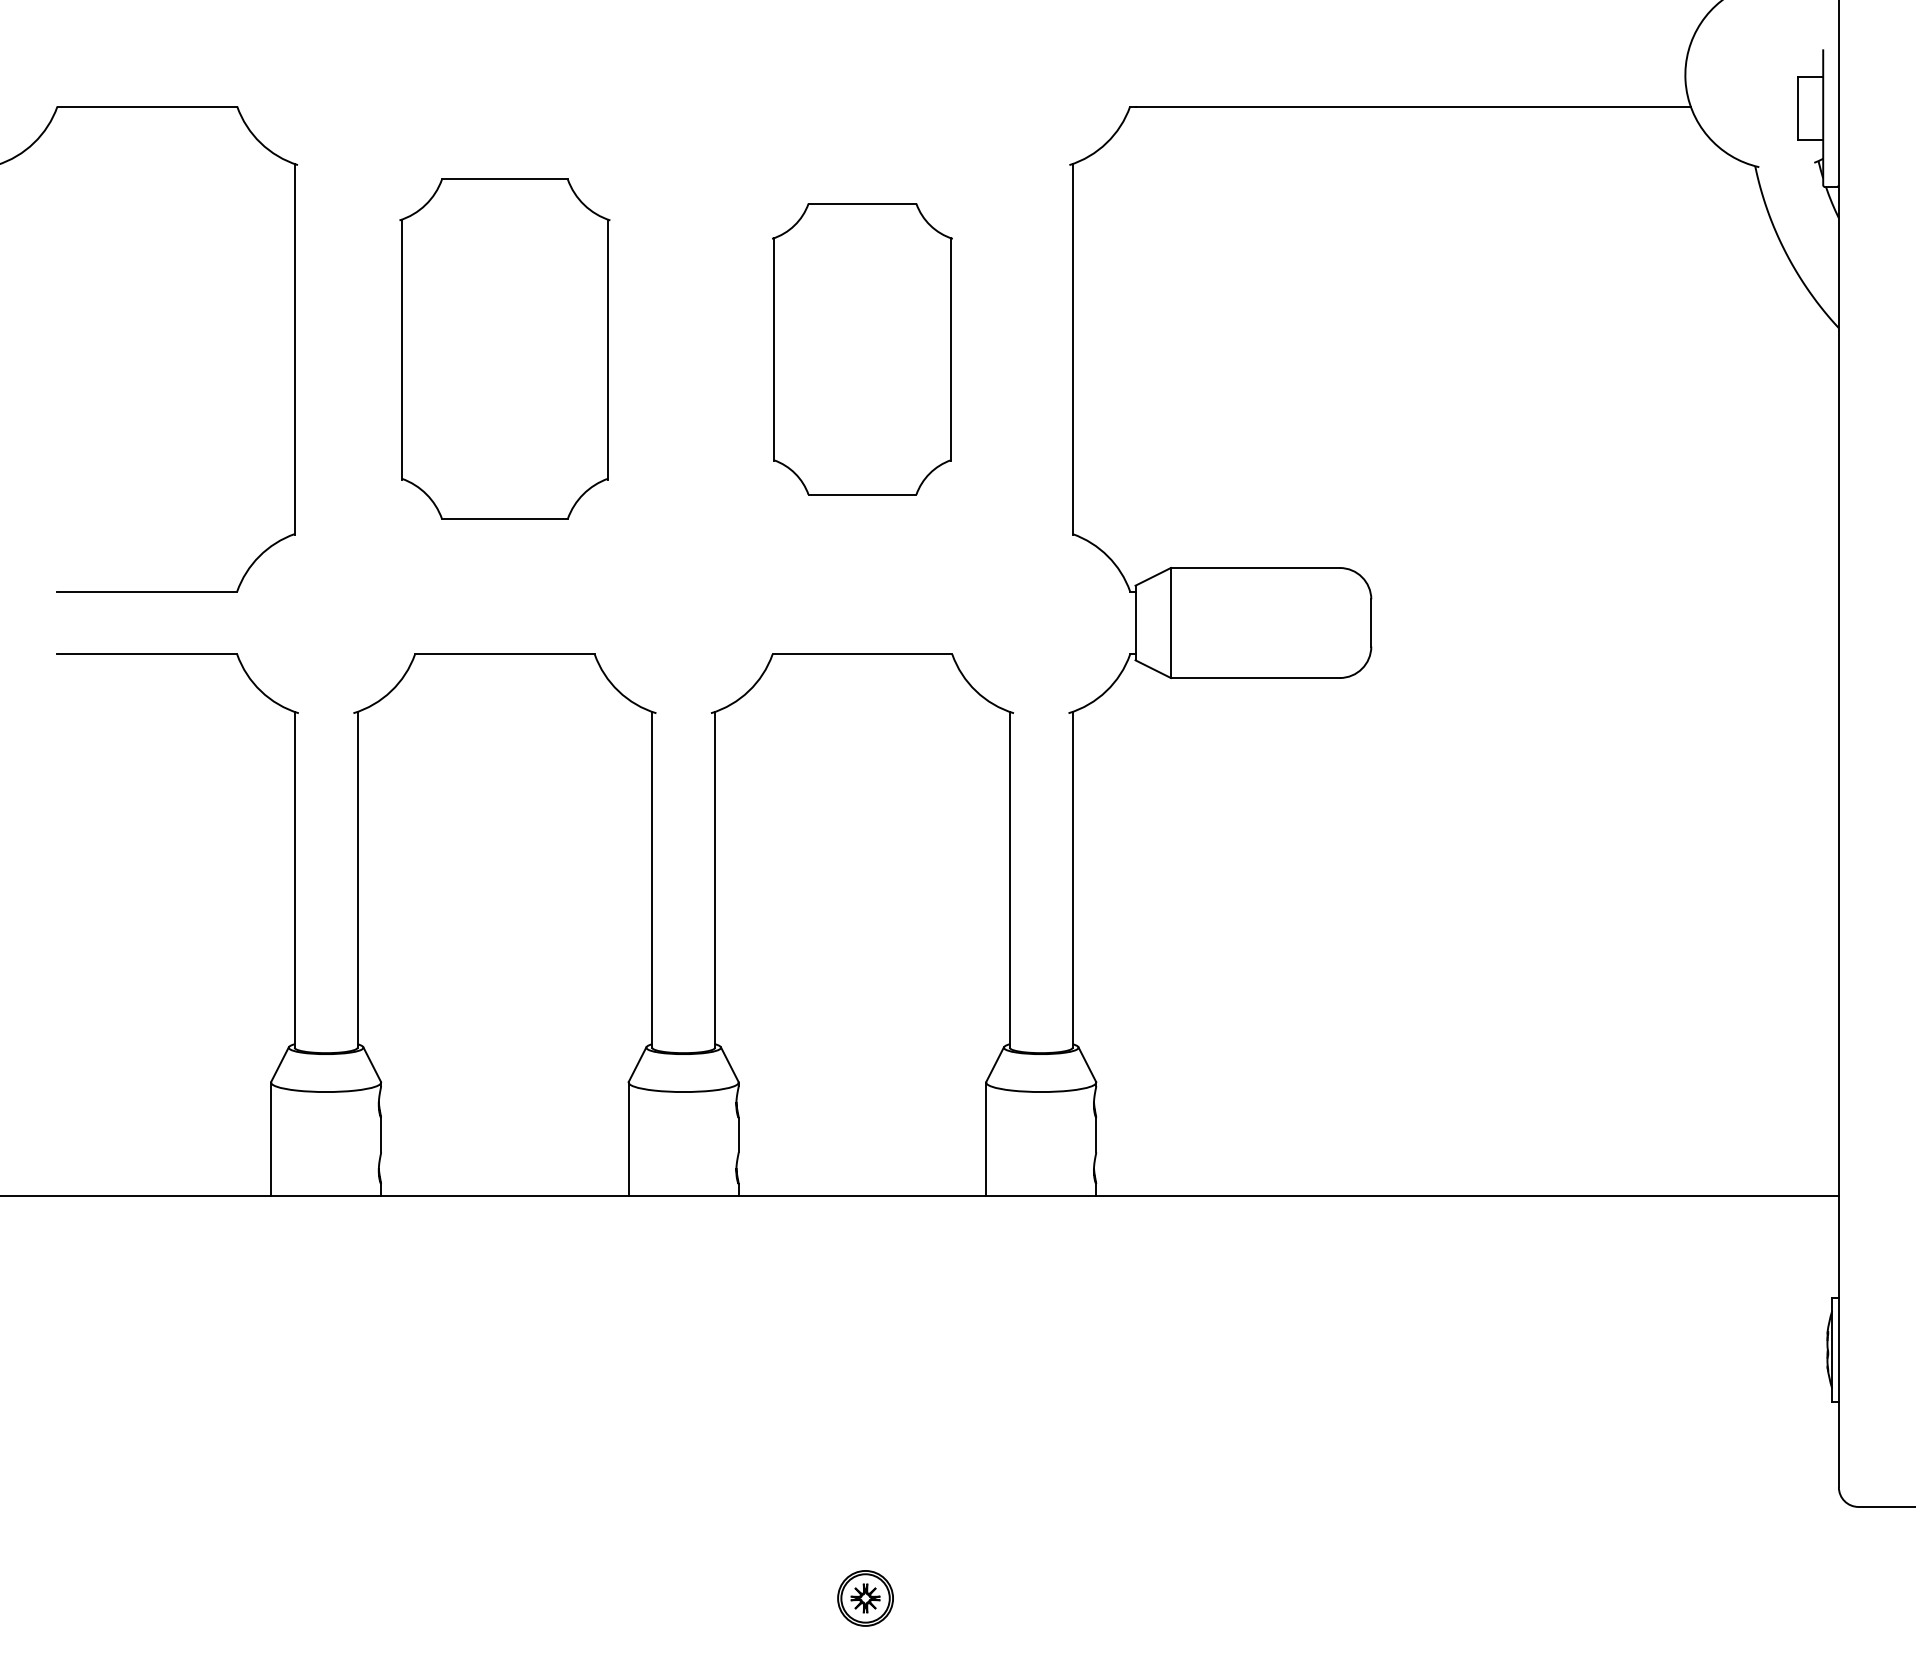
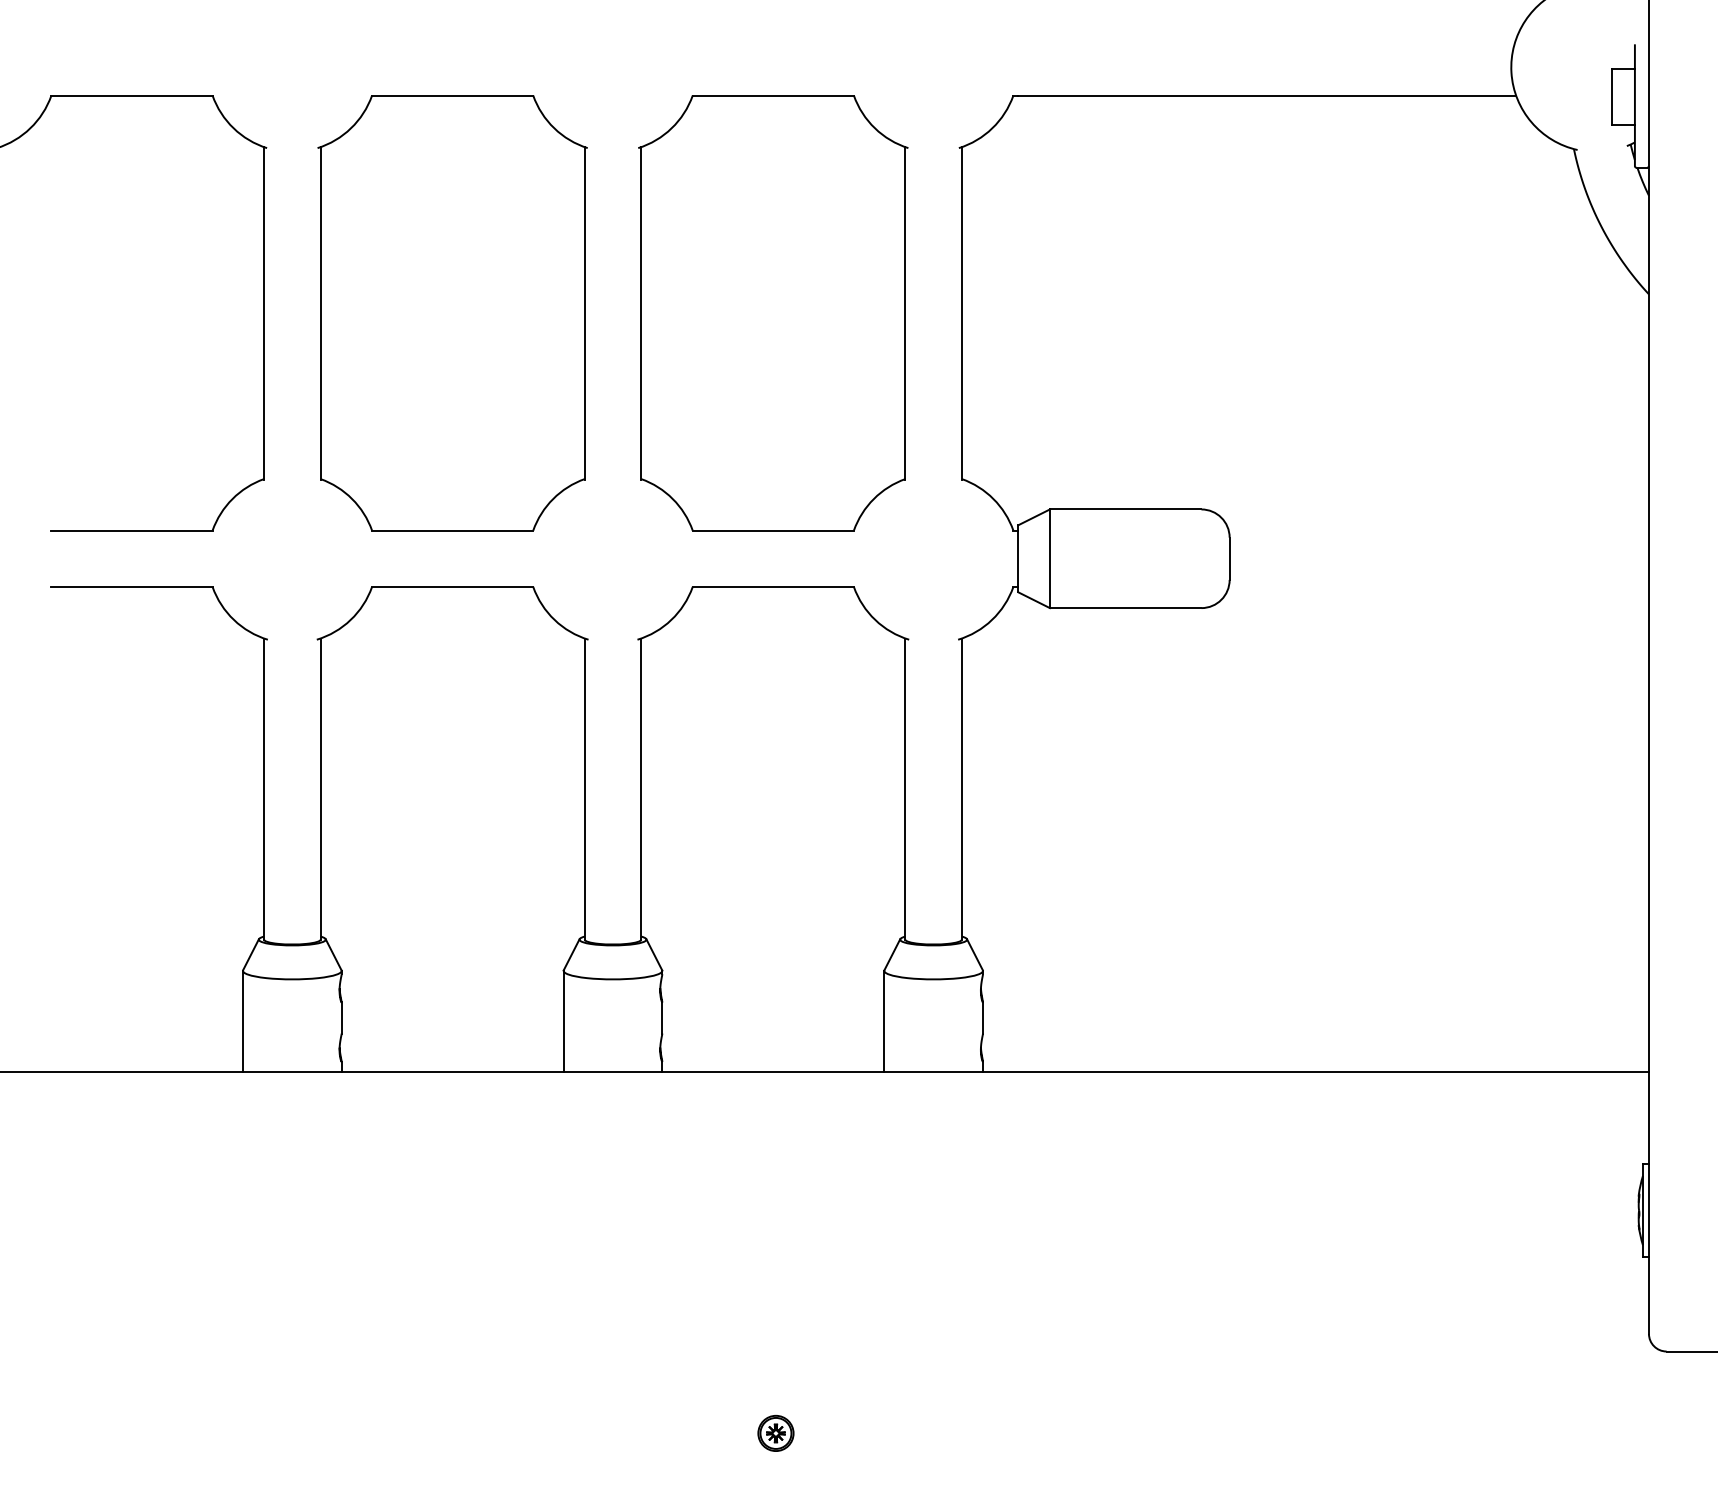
part: (504, 349) -> (452, 313), size x1.43
part: (862, 349) -> (773, 313), size x1.67
part: (864, 1597) -> (775, 1432), size x0.71

